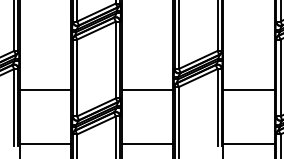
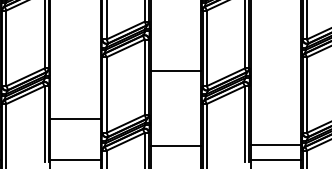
line: (45, 90) -> (75, 119), moved
line: (147, 90) -> (175, 71), moved
line: (248, 90) -> (275, 145), moved
line: (147, 144) -> (175, 146), moved

